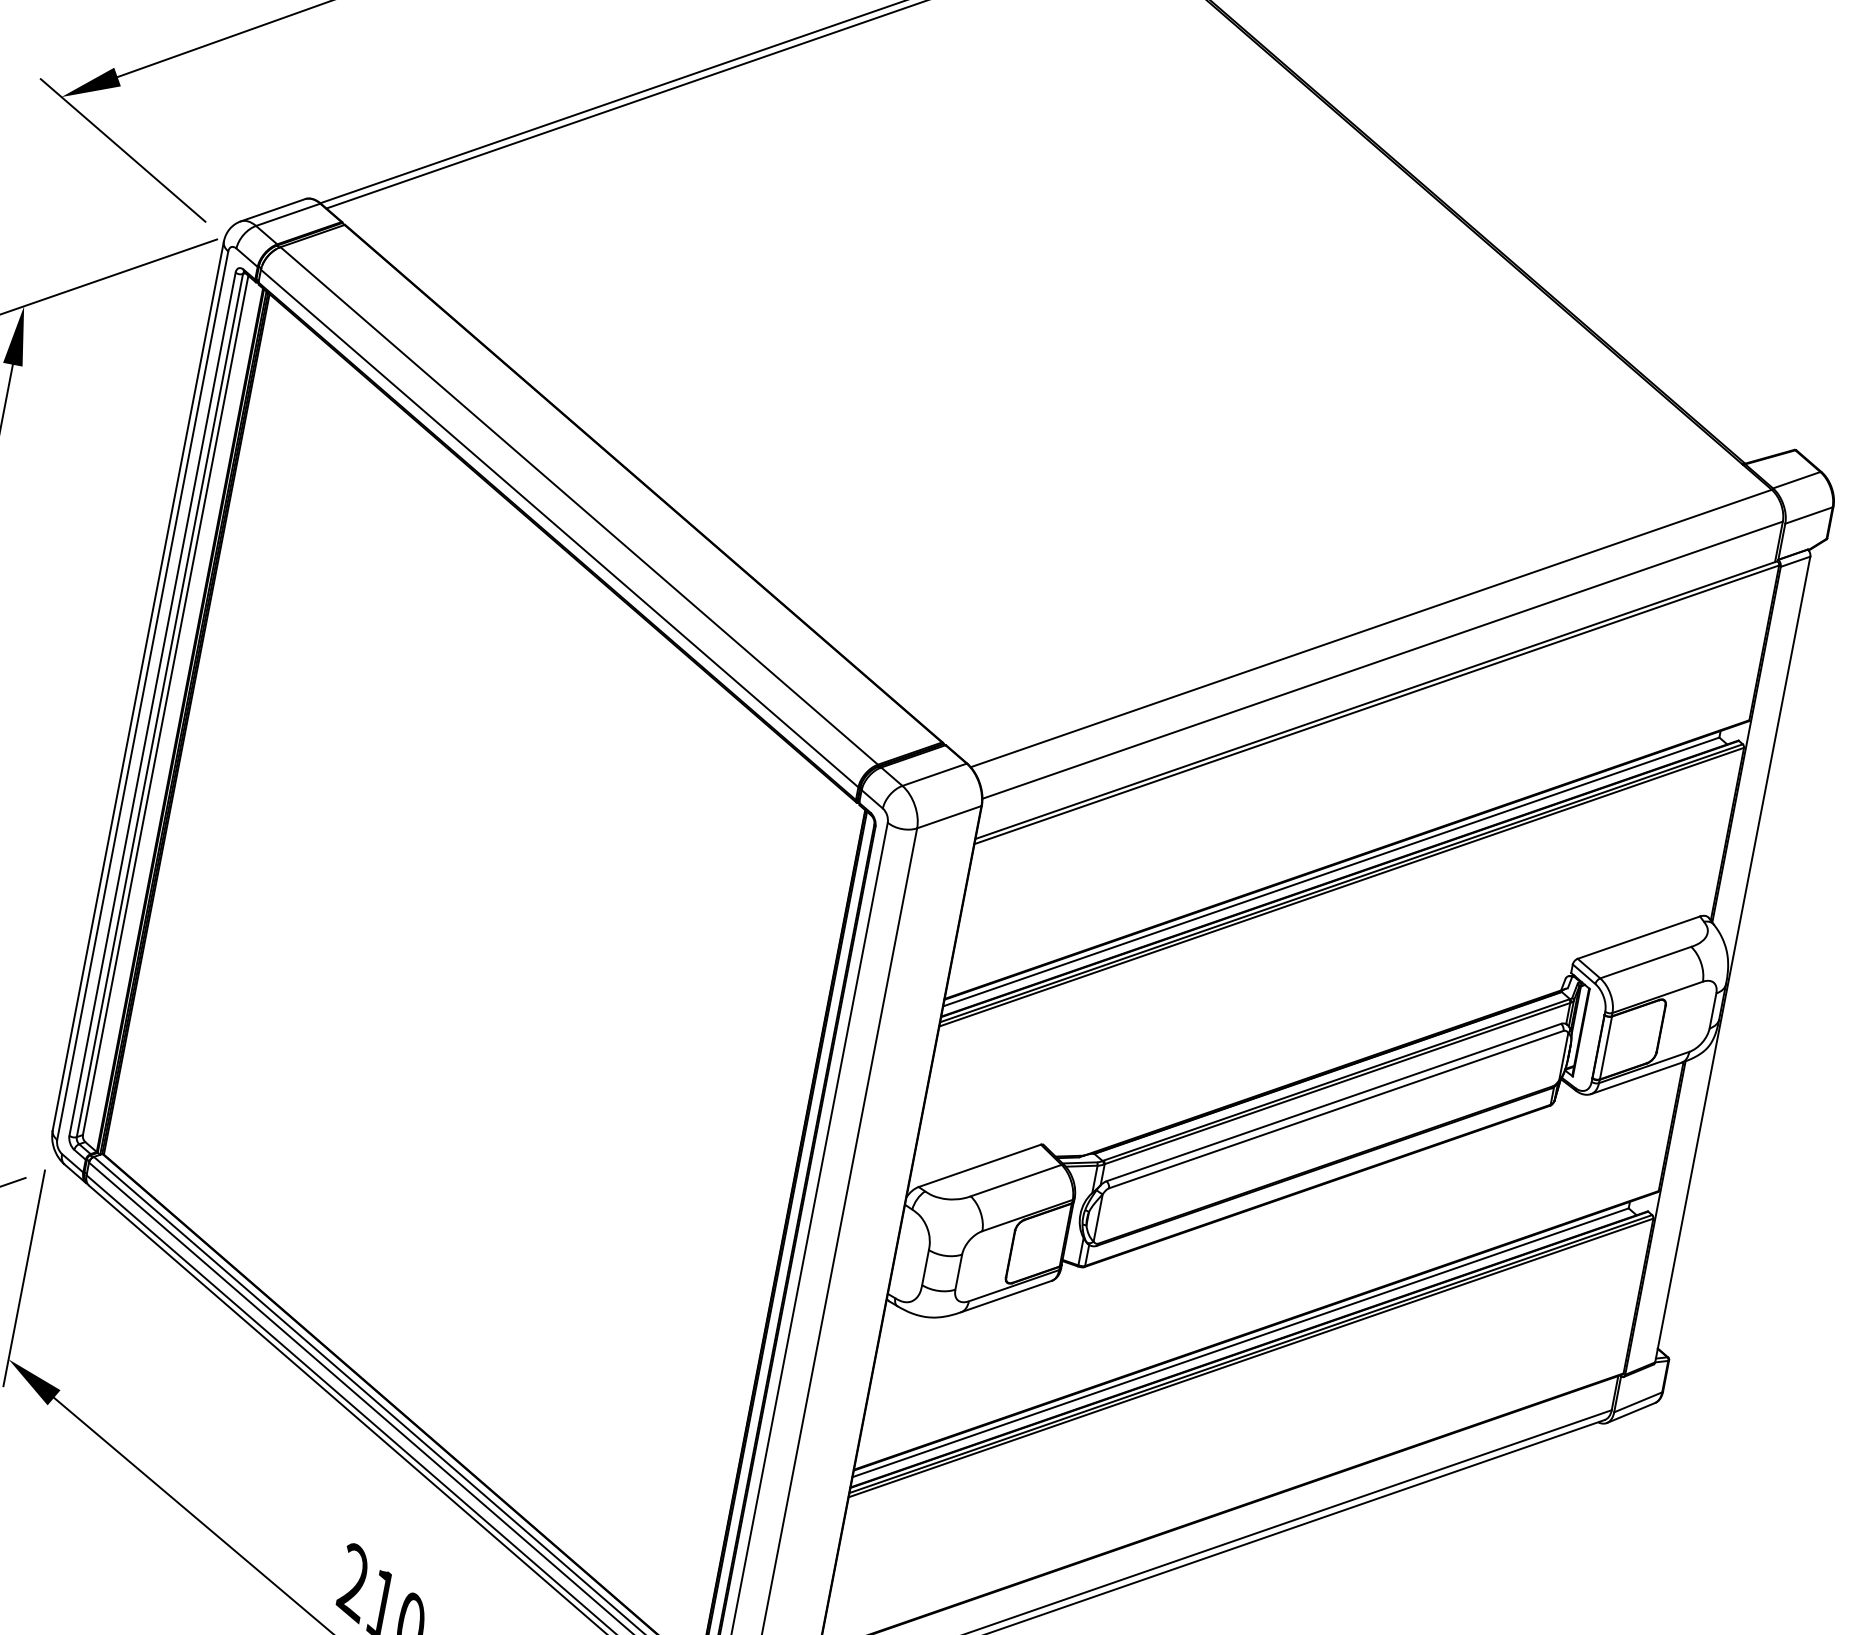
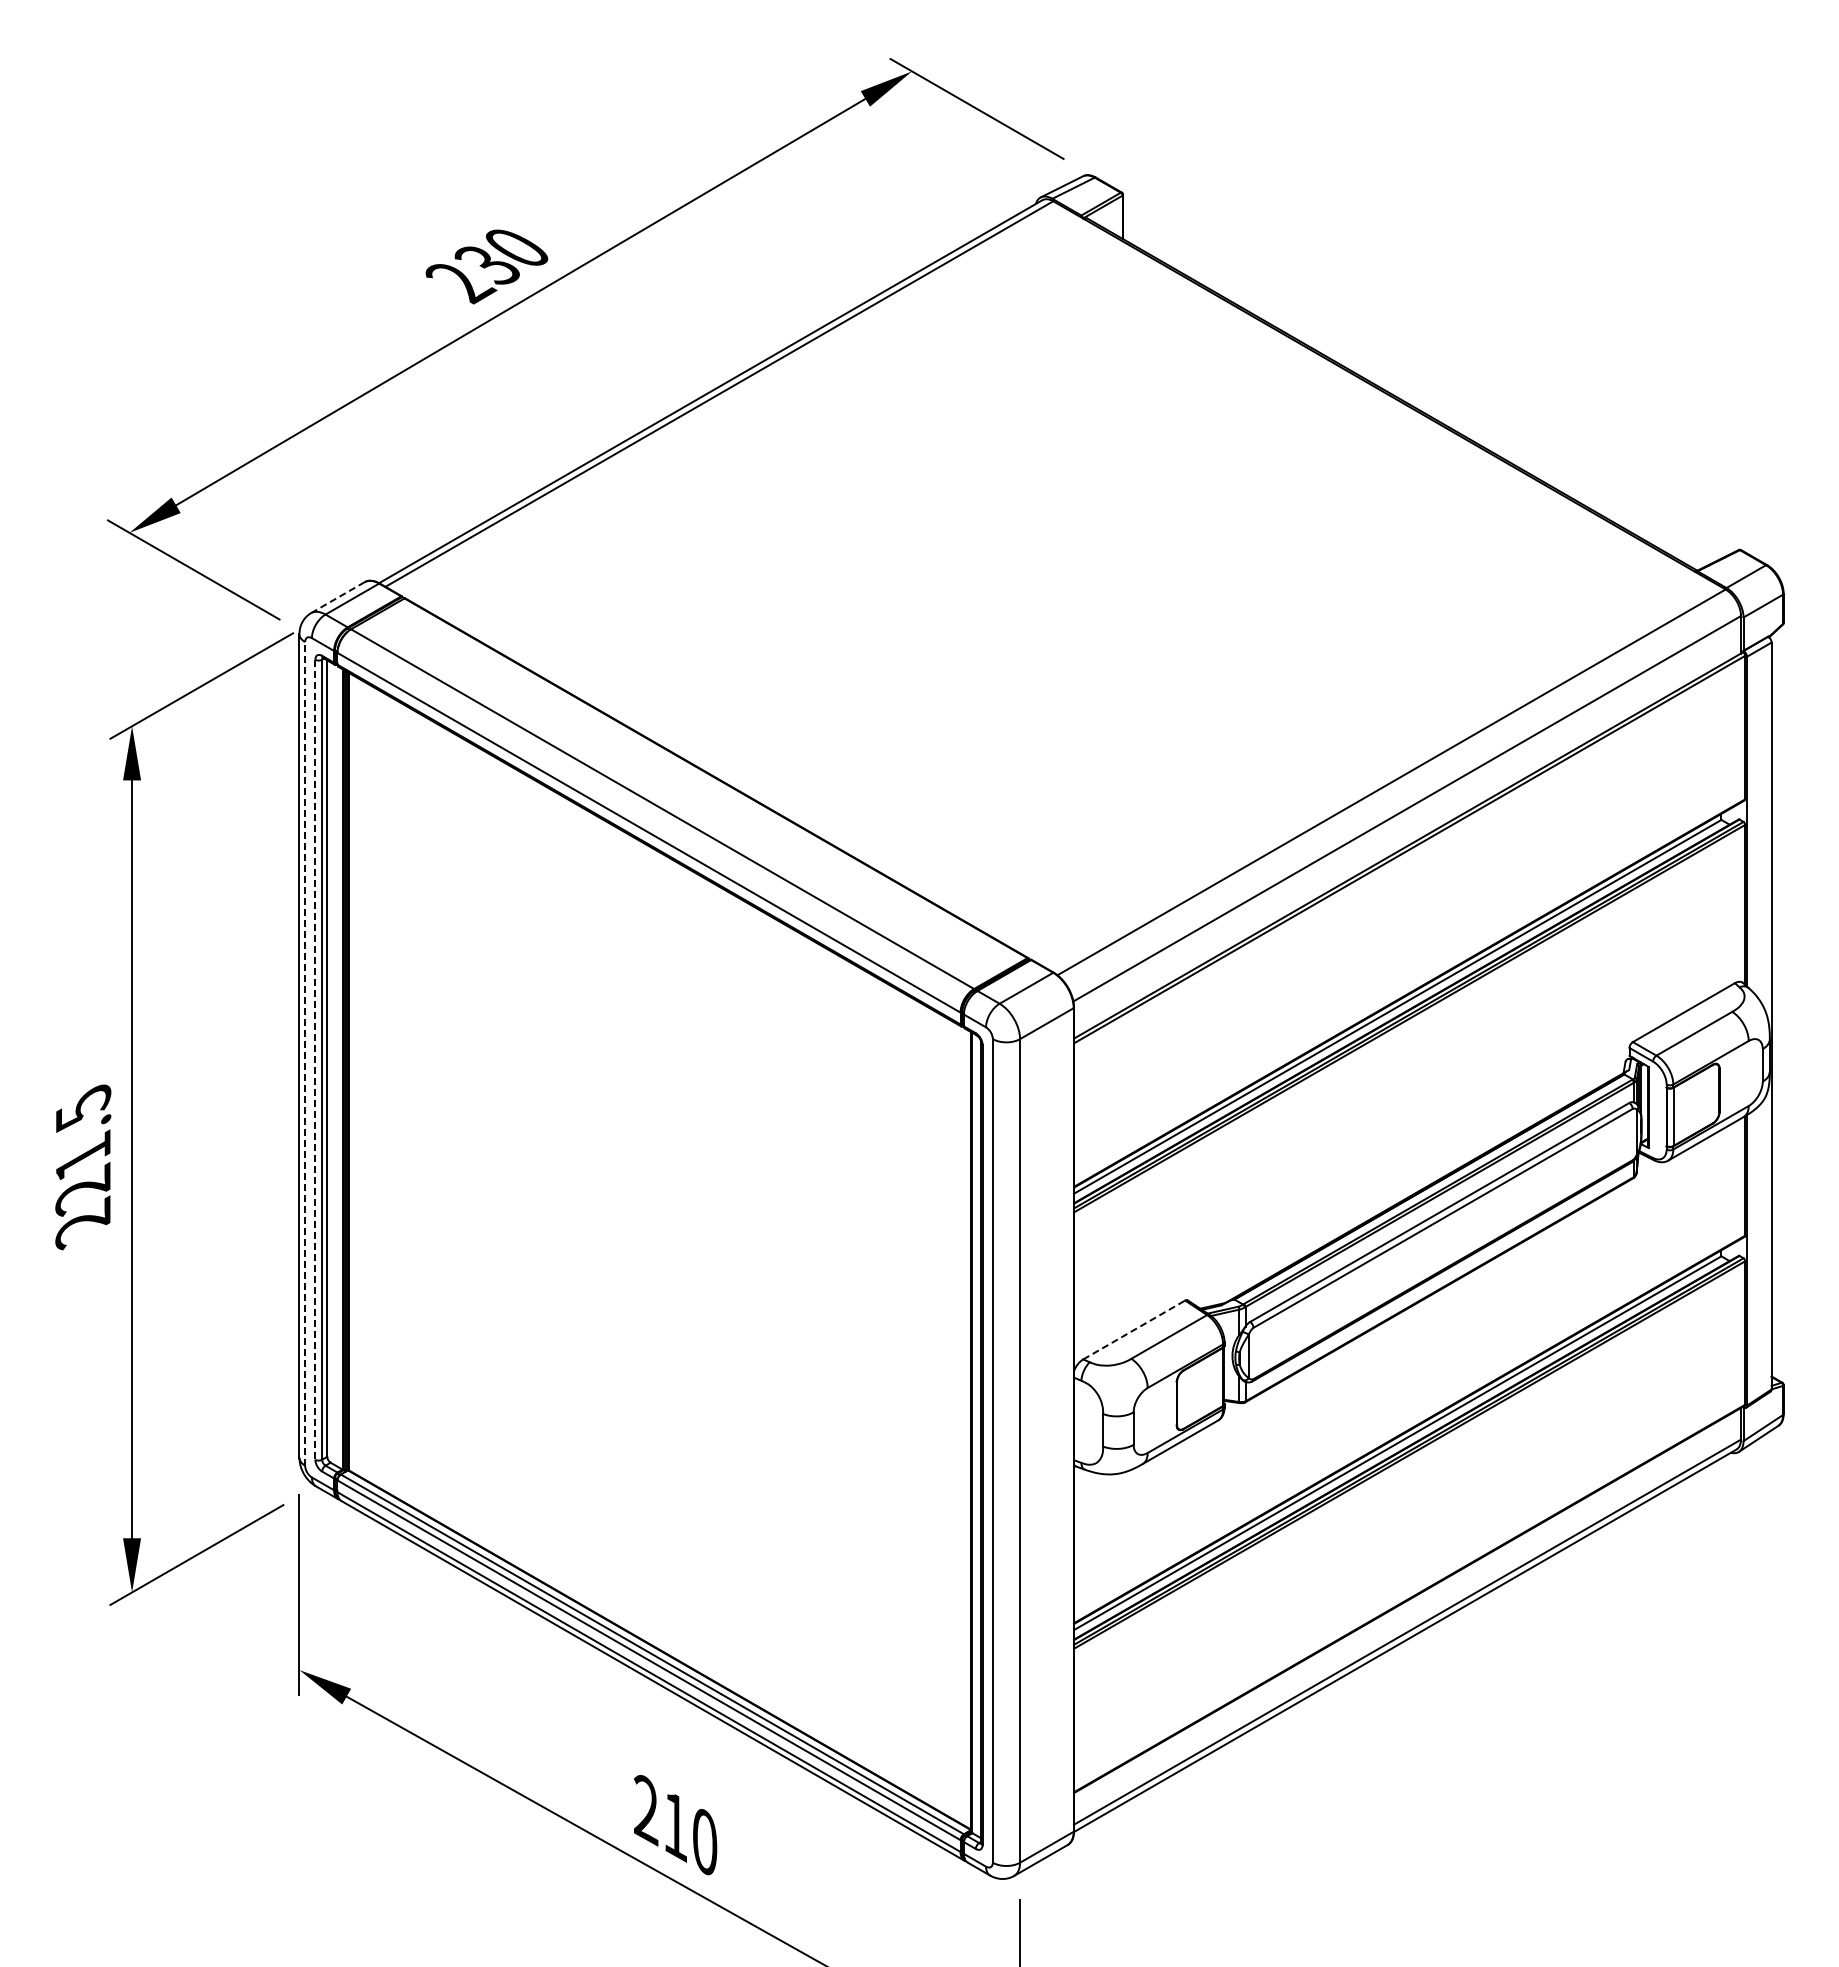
line: (272, 210) -> (337, 597), solid -> dashed
line: (143, 695) -> (305, 1053), solid -> dashed
line: (152, 704) -> (315, 1060), solid -> dashed
line: (980, 1166) -> (1134, 1330), solid -> dashed

